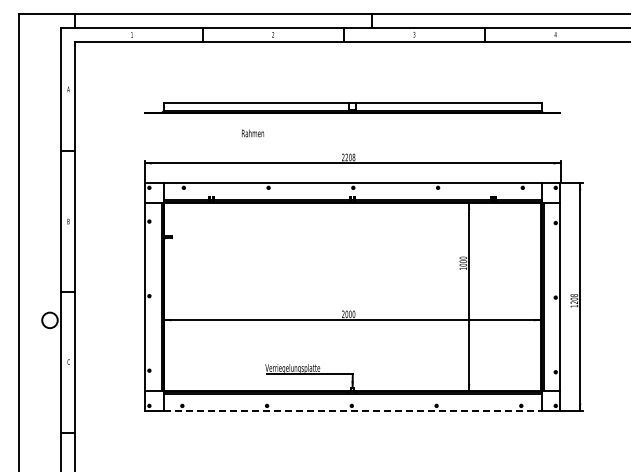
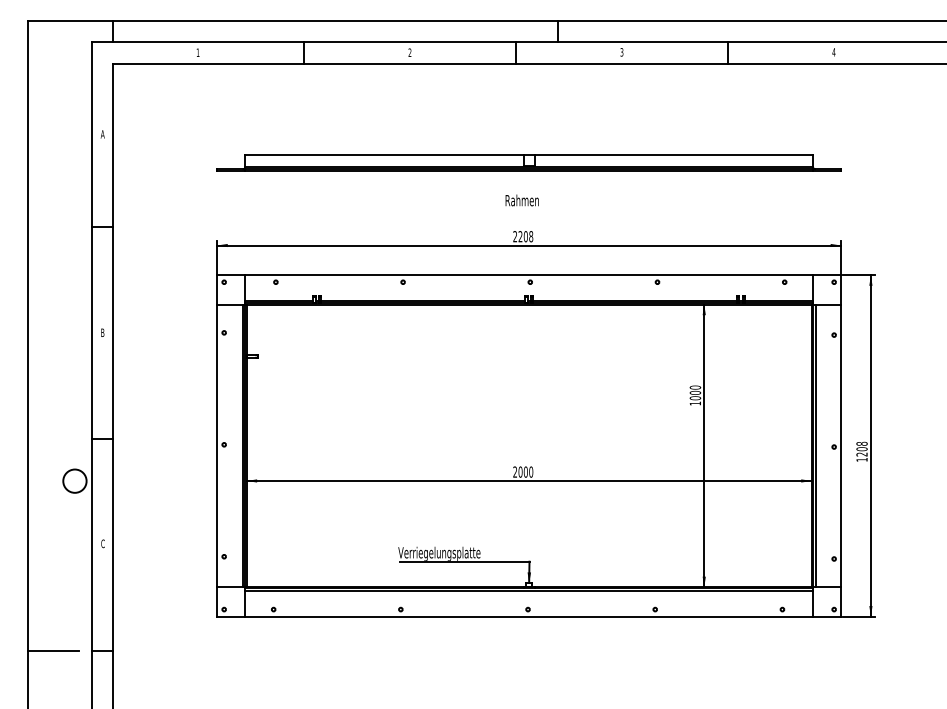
text: (252, 133) -> (521, 200), moved
line: (353, 410) -> (530, 616), dashed -> solid
line: (35, 433) -> (53, 650), added

